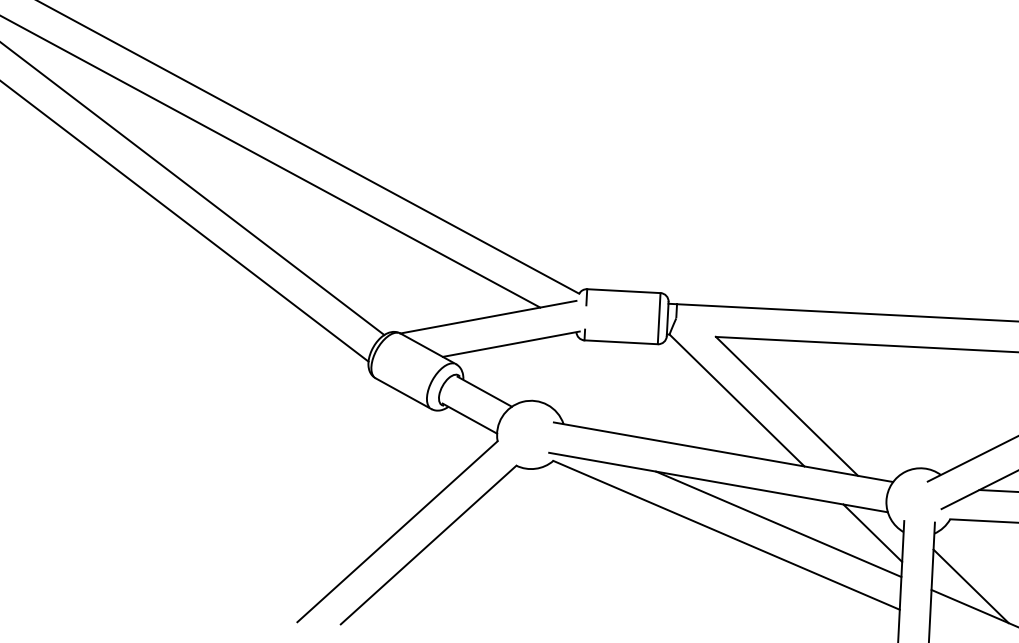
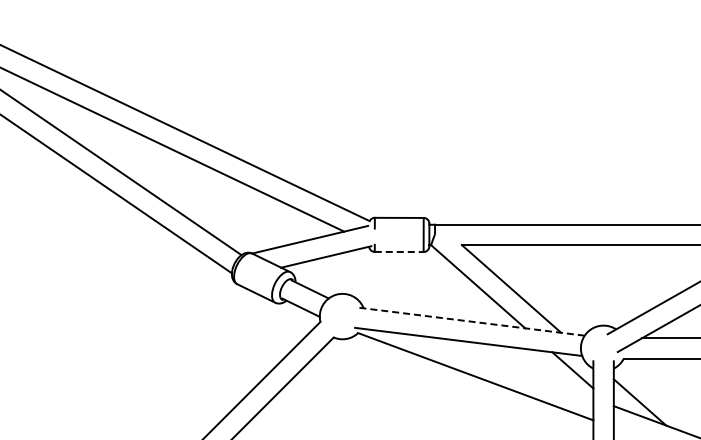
line: (621, 341) -> (399, 251), solid -> dashed
line: (722, 452) -> (470, 321), solid -> dashed
line: (777, 524) -> (509, 367), removed

